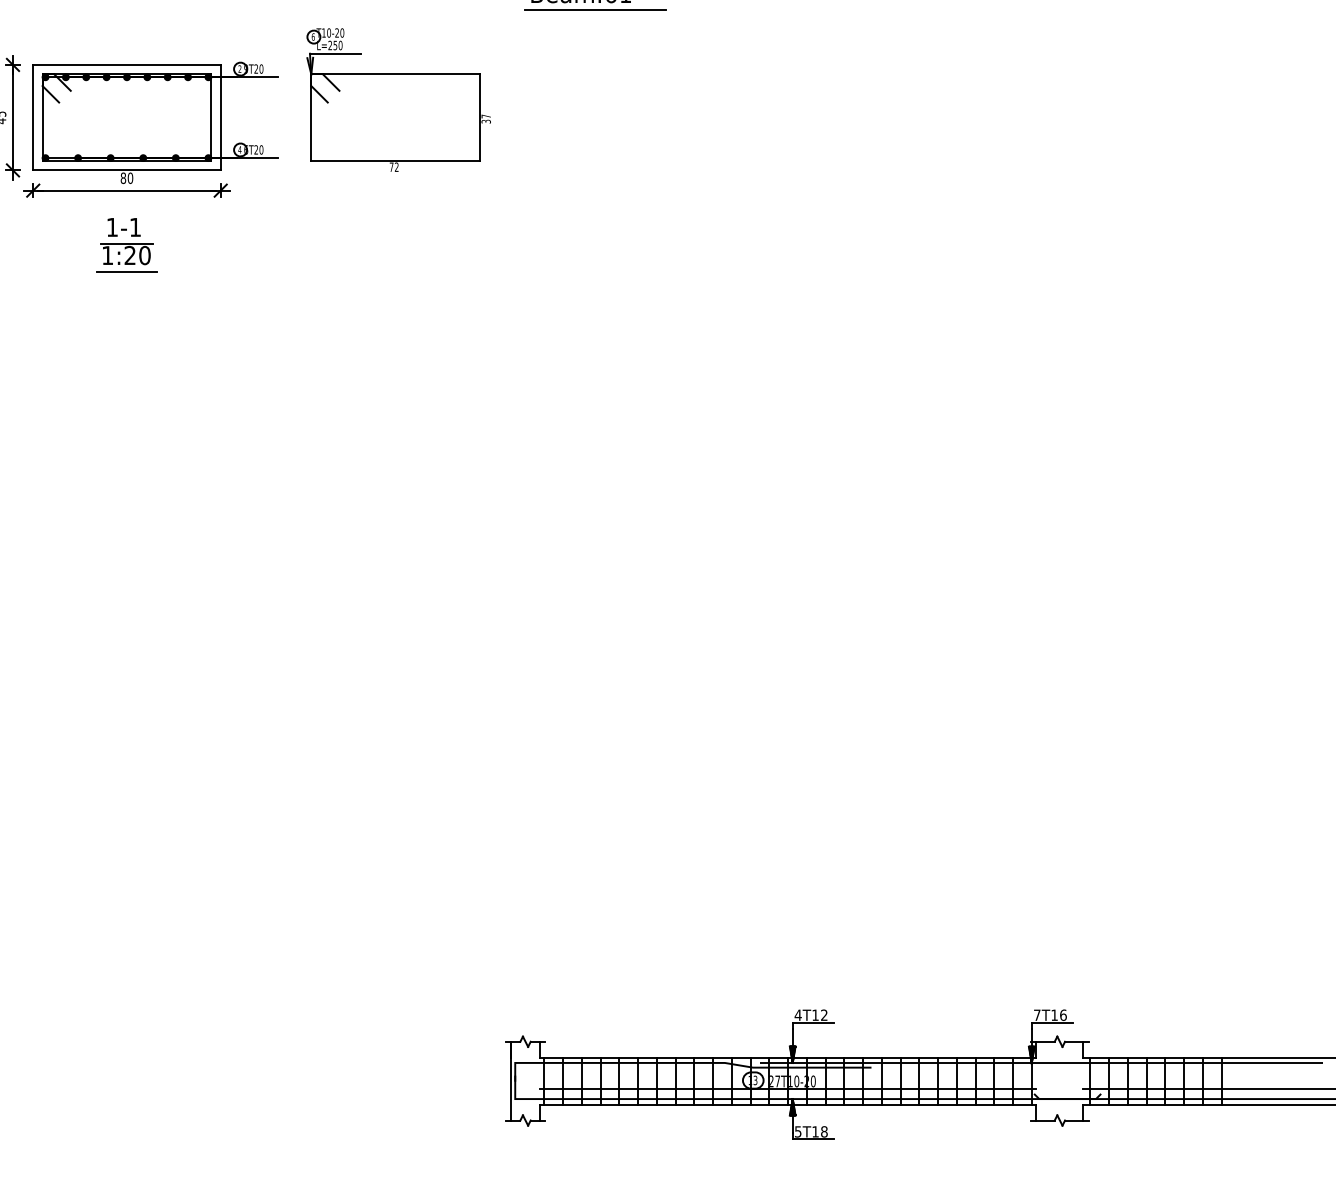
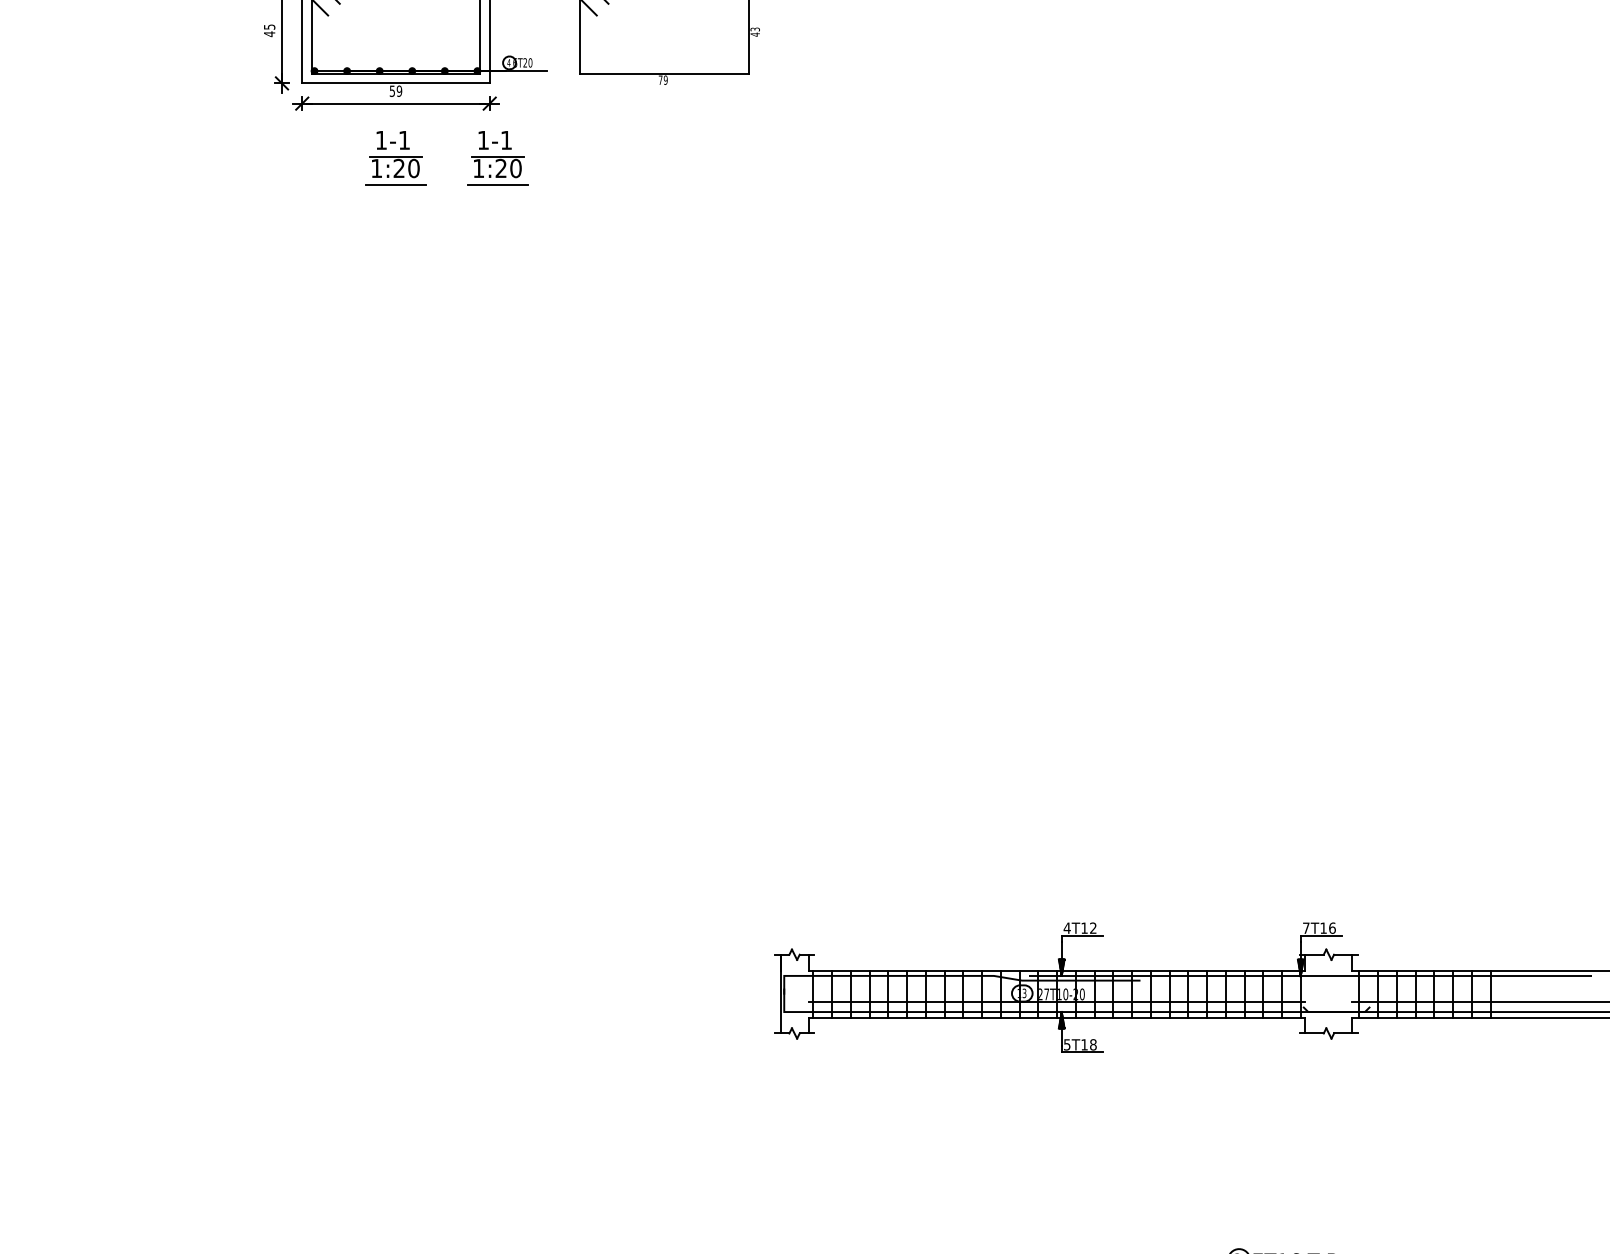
text: (485, 118) -> (754, 31), 37 -> 43
text: (396, 166) -> (665, 79), 72 -> 79
text: (126, 177) -> (395, 90), 80 -> 59
part: (228, 245) -> (497, 158), added

